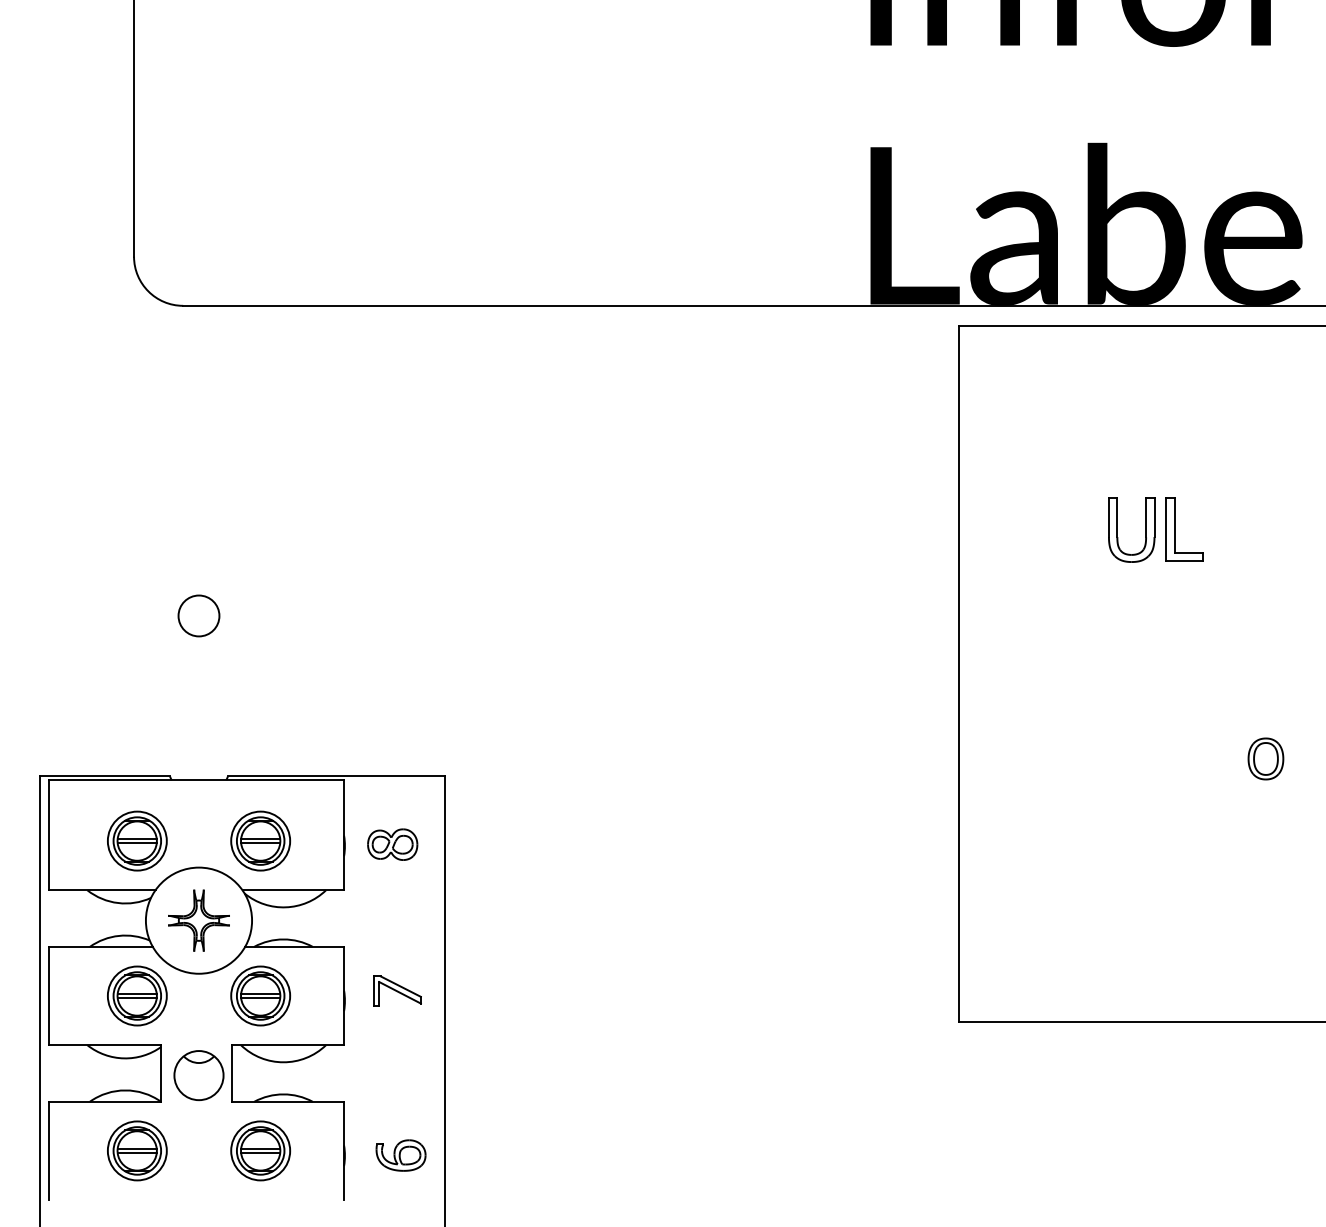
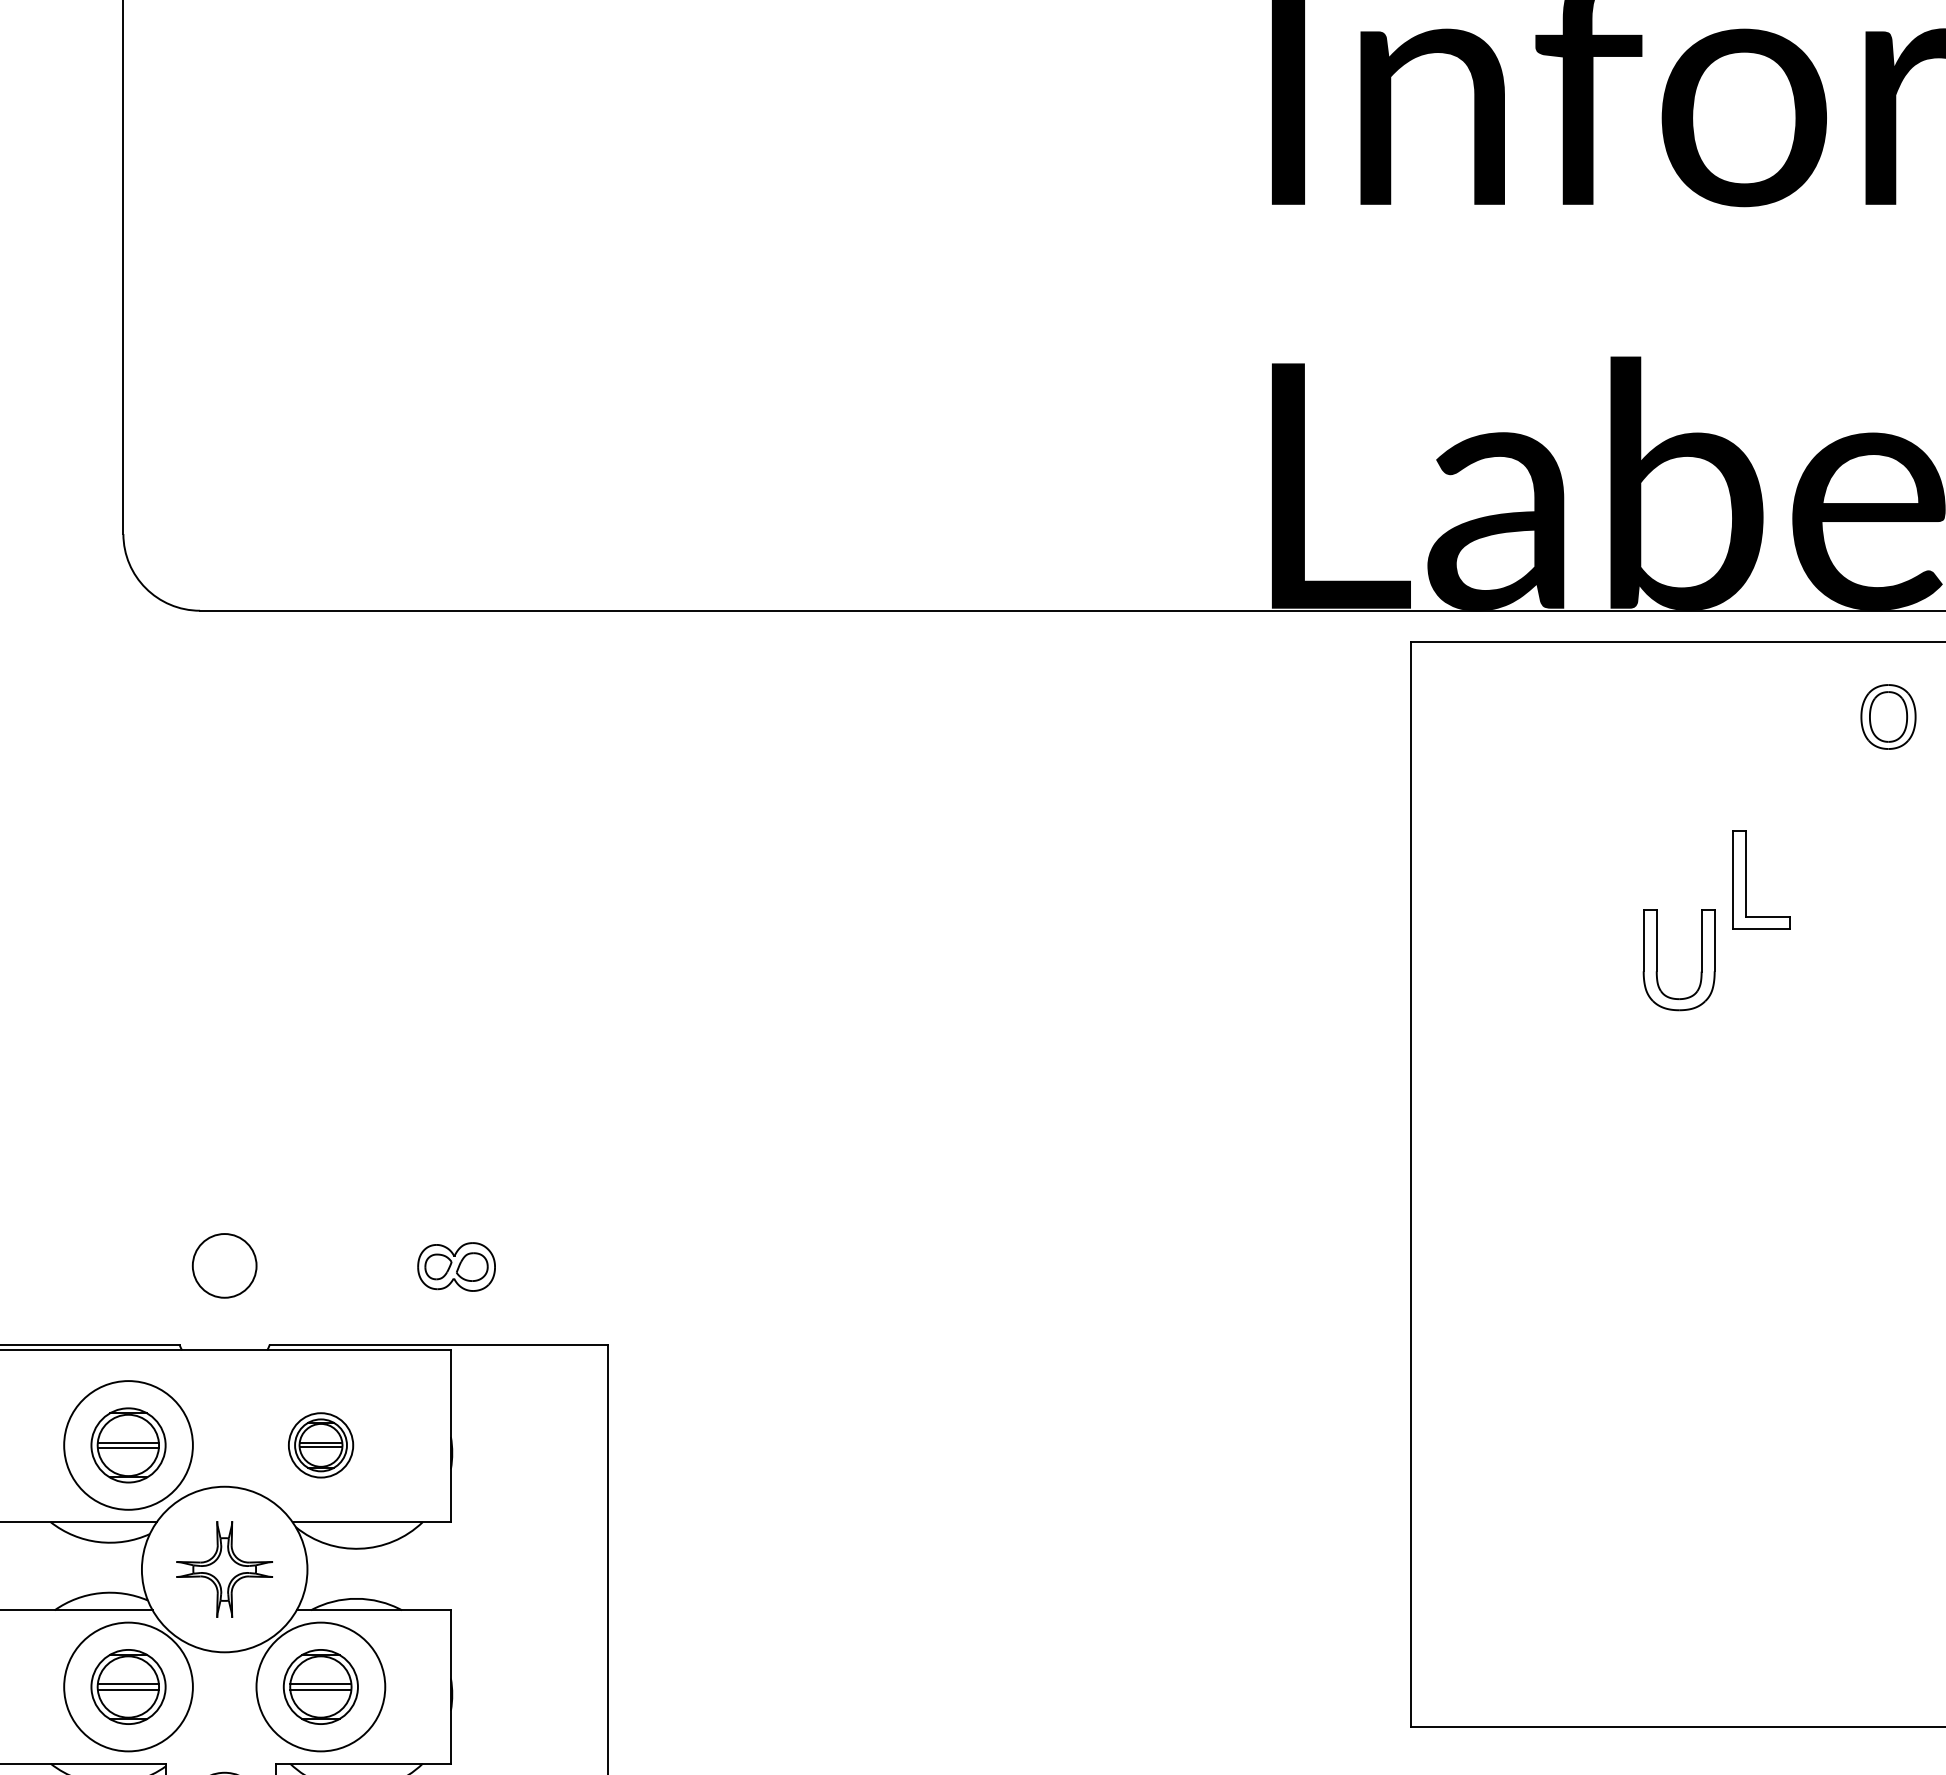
part: (1175, 529) -> (1747, 879), moved
circle: (198, 615) -> (223, 1265), moved
part: (1265, 758) -> (1887, 716), moved
circle: (136, 840) -> (127, 1444), size x1.4
part: (260, 840) -> (320, 1444), size x0.7
part: (392, 844) -> (456, 1266), moved
part: (397, 990) -> (534, 1678), removed
circle: (136, 995) -> (127, 1686), size x1.4
circle: (260, 995) -> (320, 1686), size x1.4

